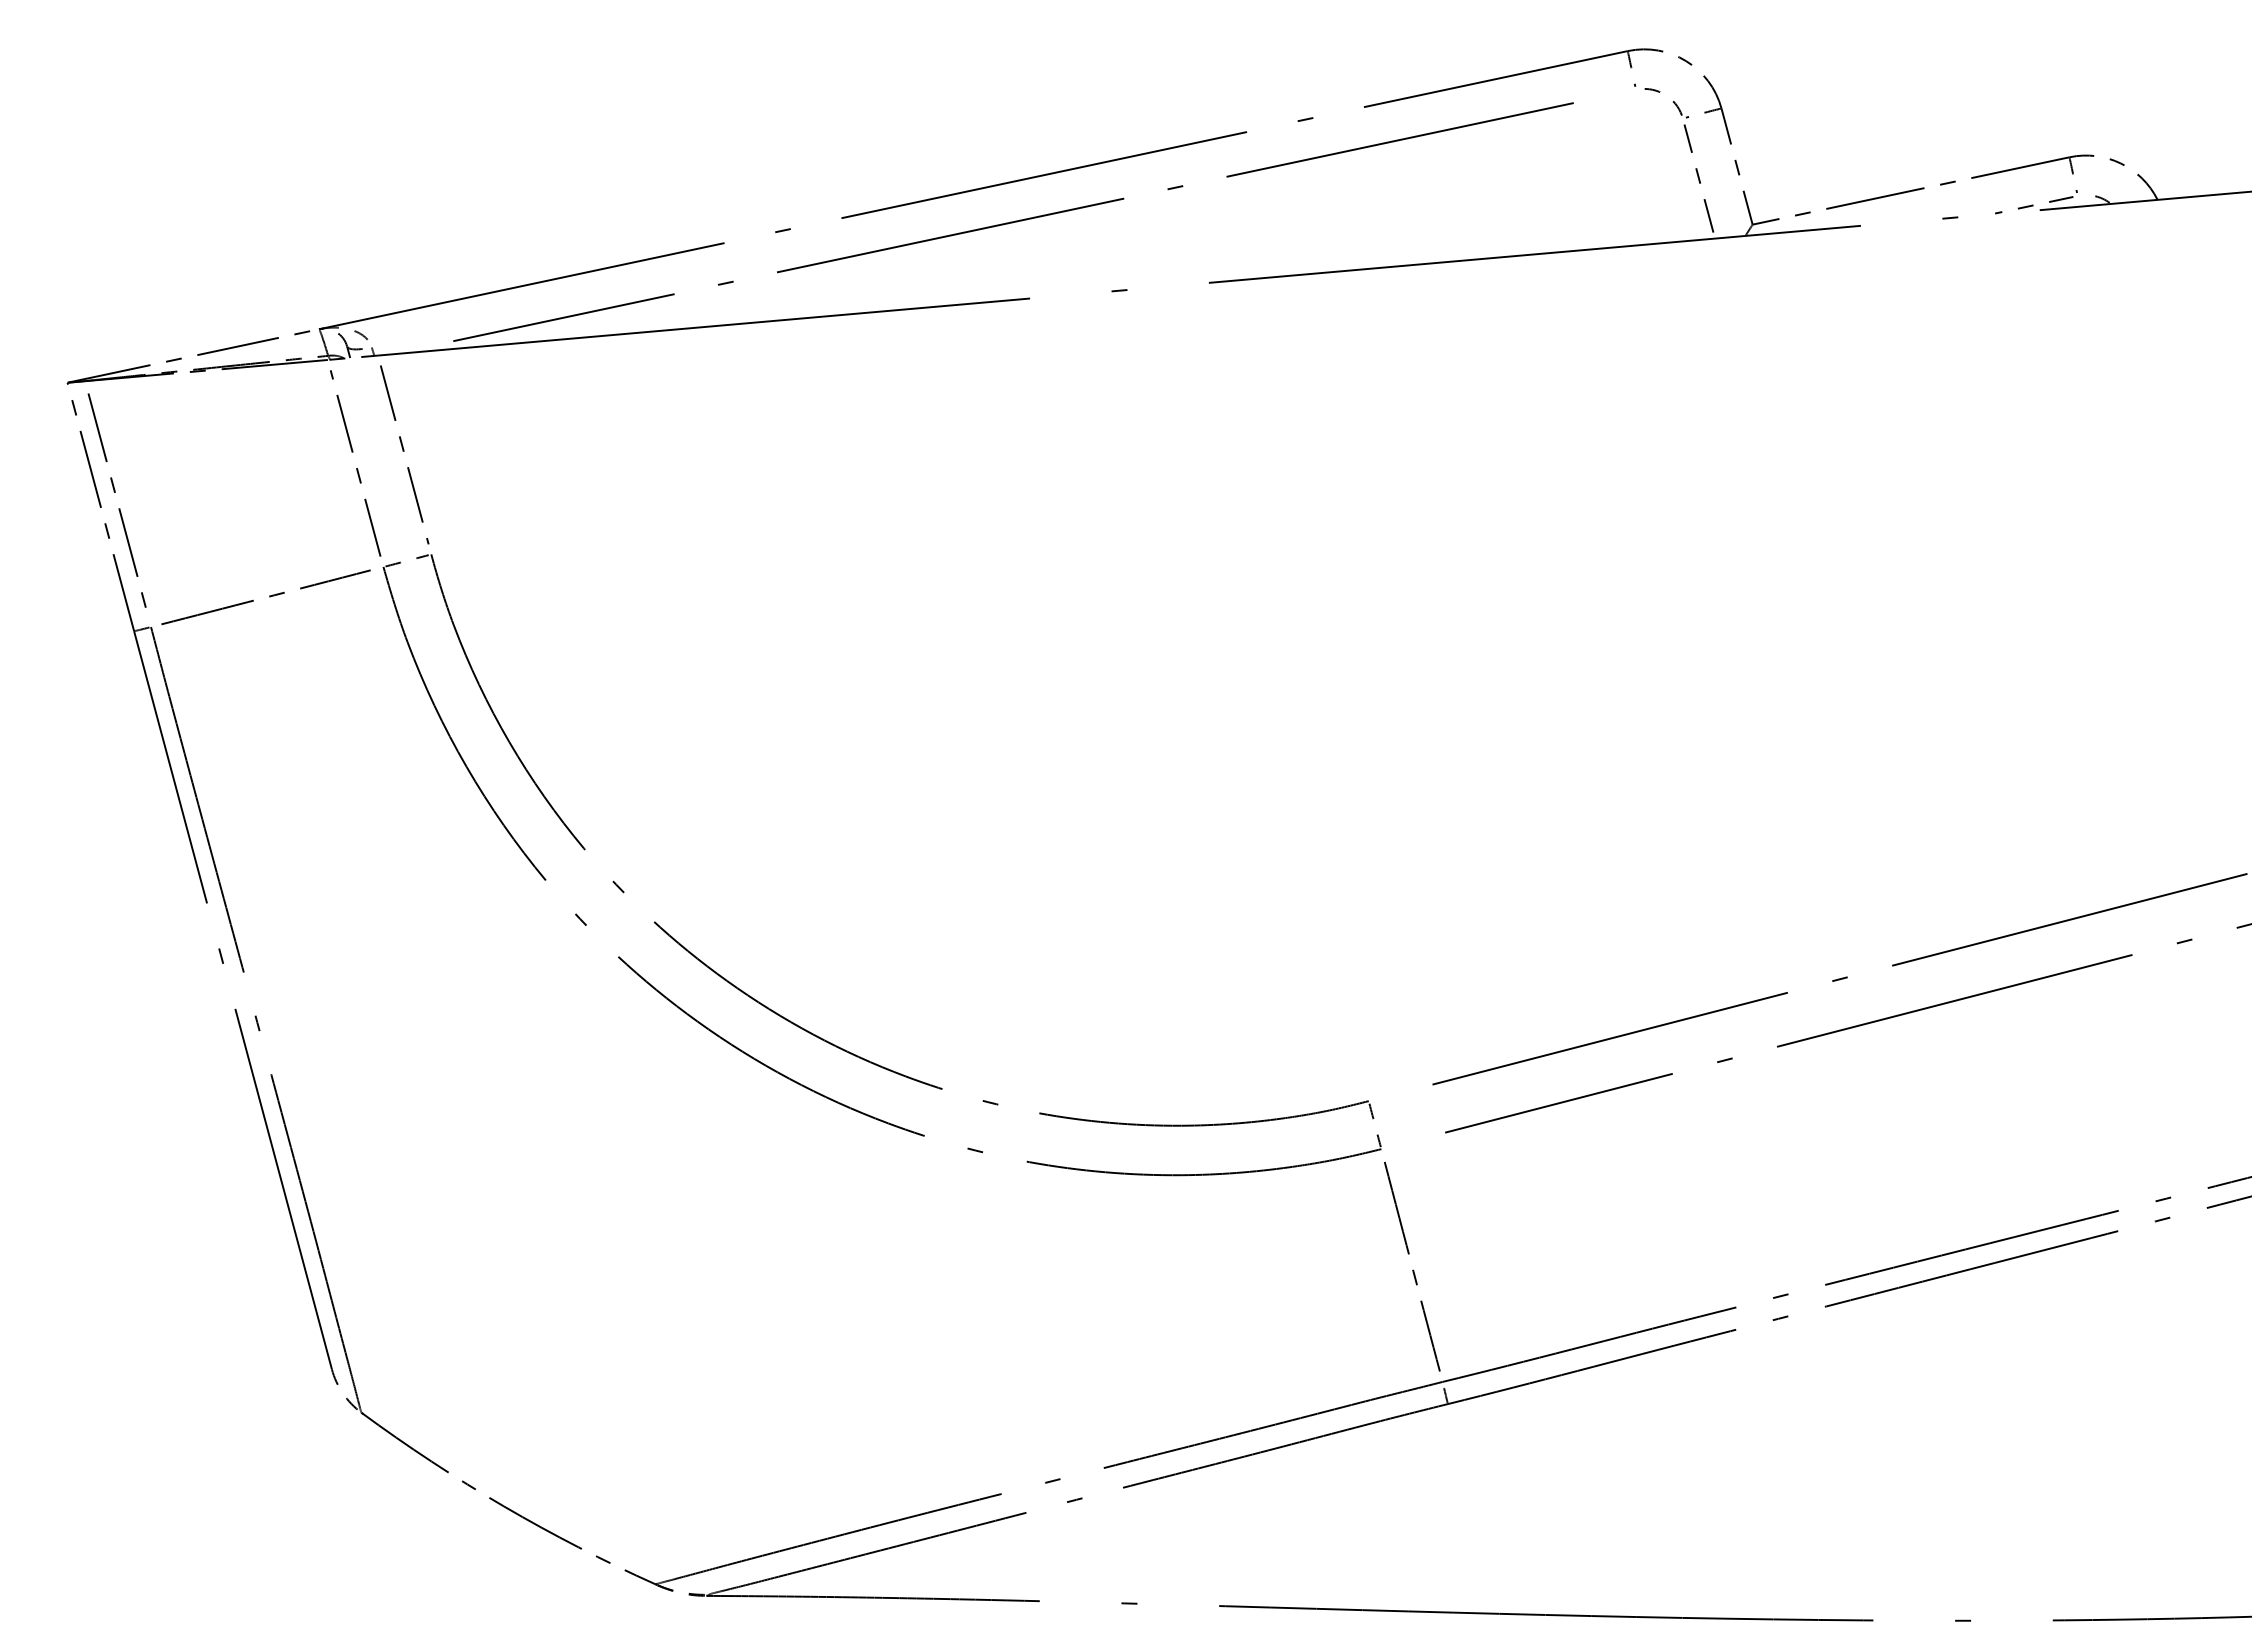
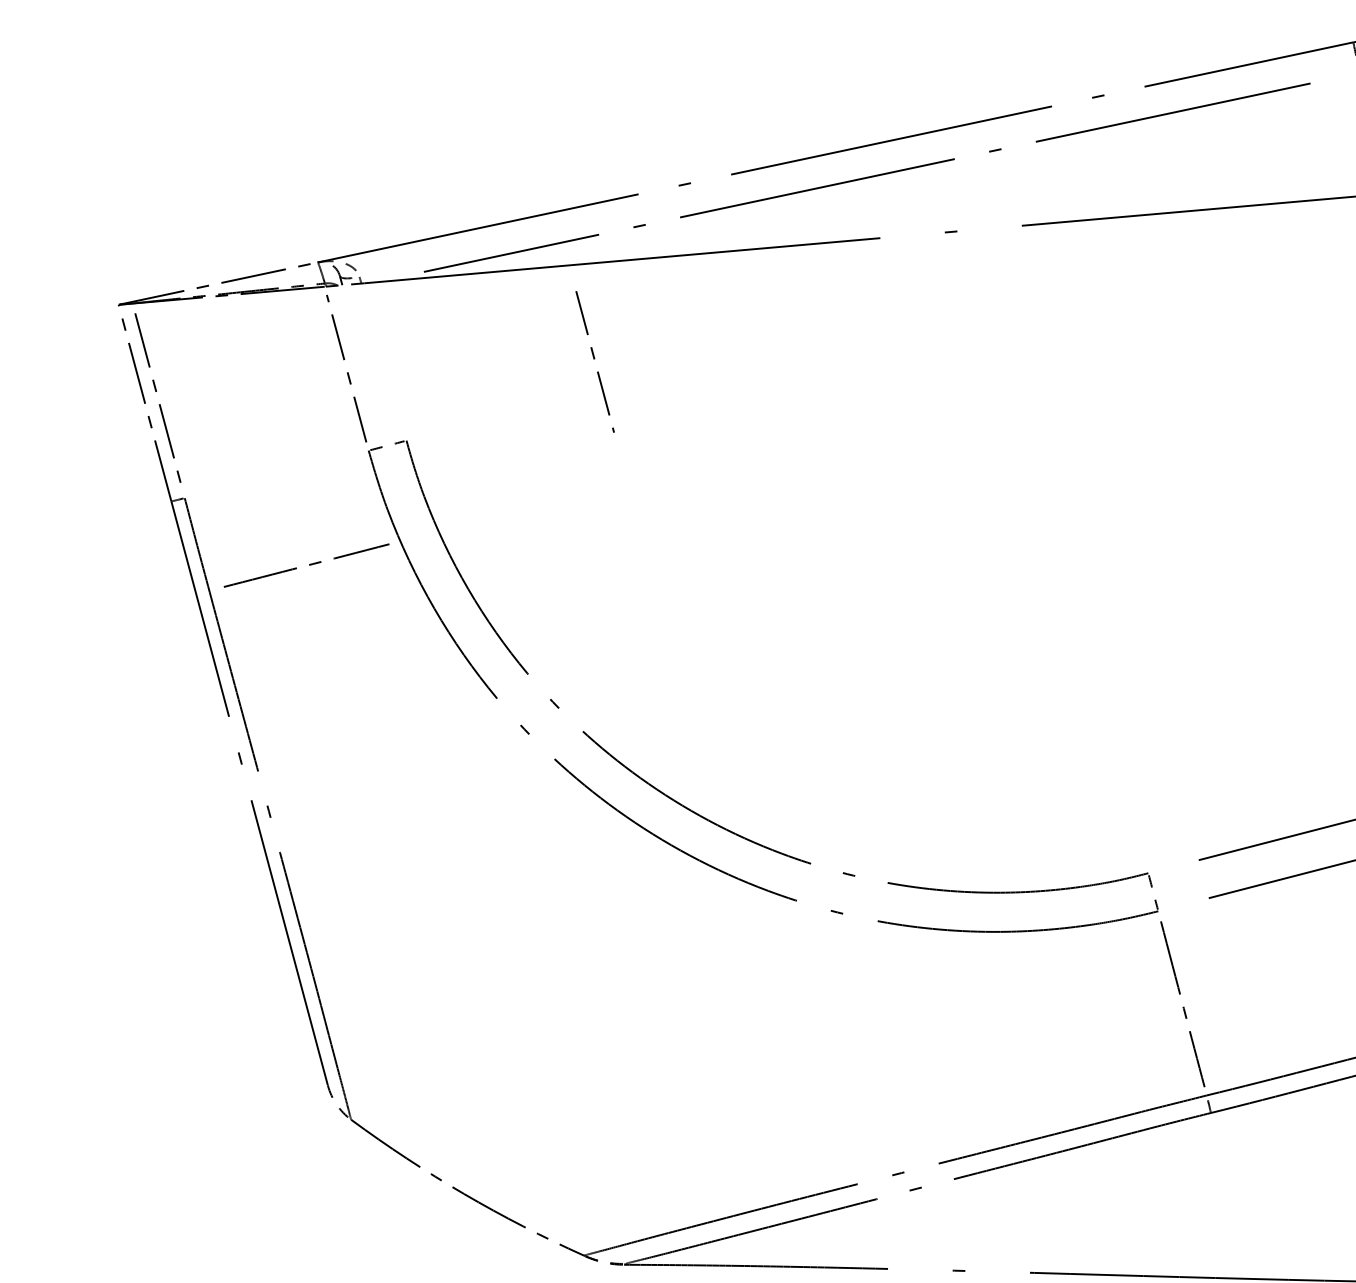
line: (404, 451) -> (595, 359), moved
line: (269, 596) -> (309, 564), moved

